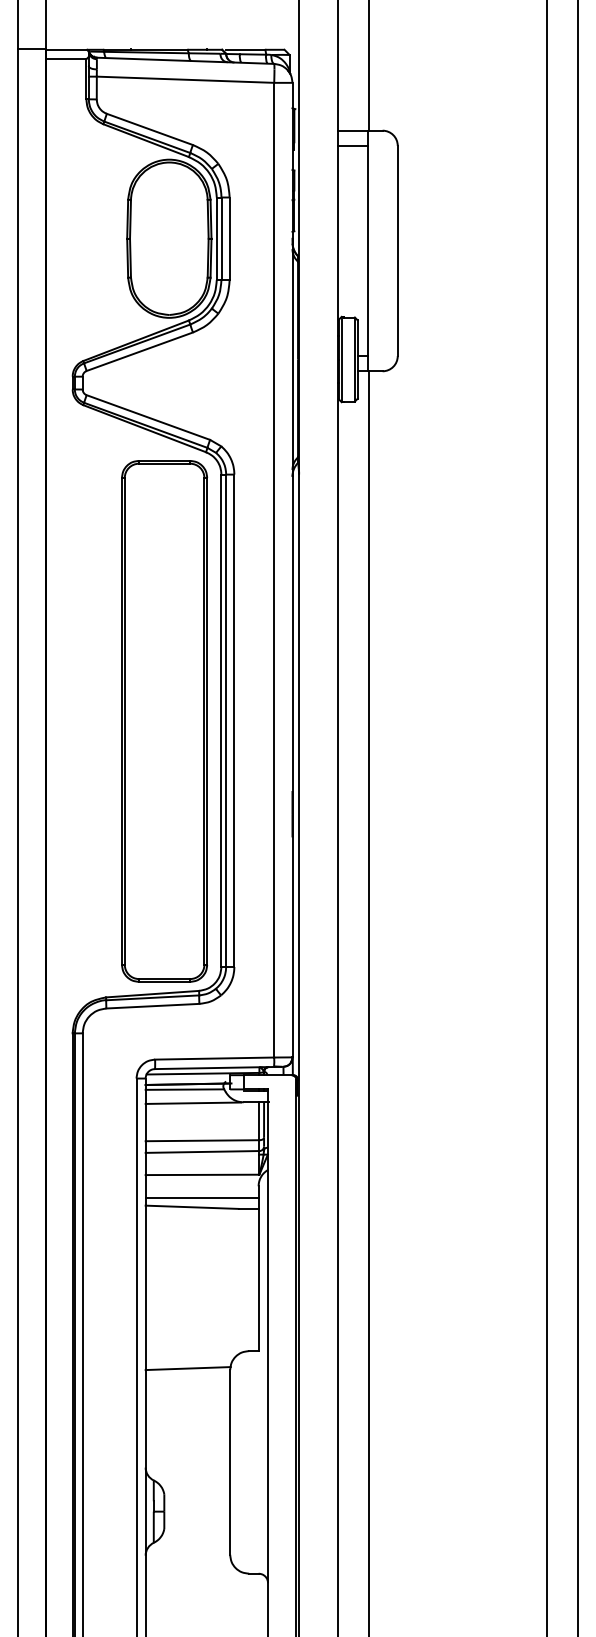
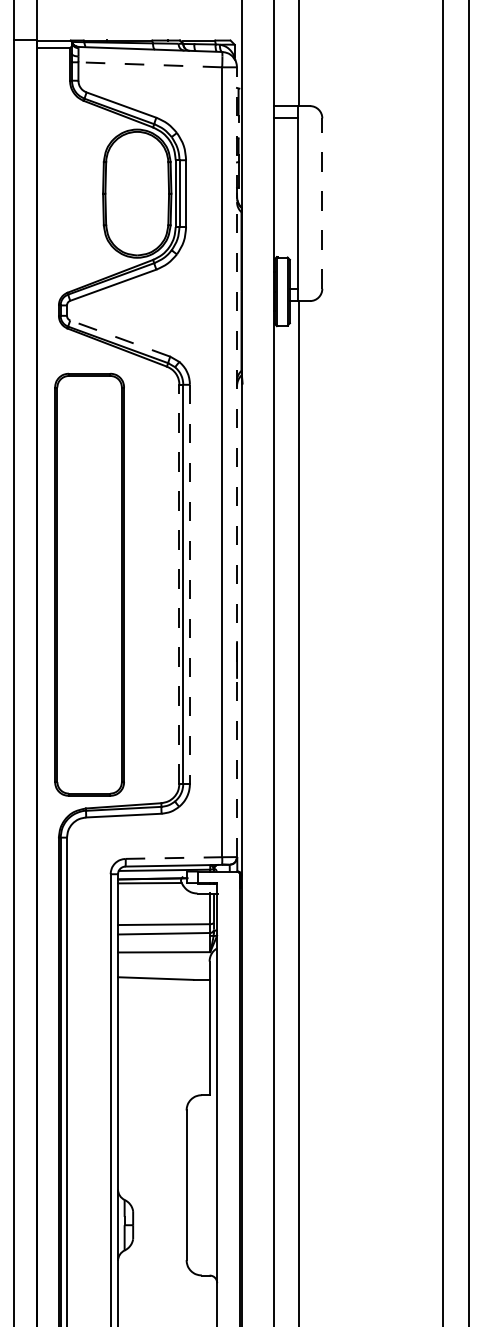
line: (185, 79) -> (150, 64), solid -> dashed
line: (397, 250) -> (322, 203), solid -> dashed
line: (148, 417) -> (120, 338), solid -> dashed
line: (292, 569) -> (237, 461), solid -> dashed
line: (221, 720) -> (179, 584), solid -> dashed
part: (164, 721) -> (89, 584), moved
line: (234, 721) -> (190, 584), solid -> dashed
line: (214, 1058) -> (173, 857), solid -> dashed
line: (192, 1102) -> (156, 893), removed
line: (201, 1197) -> (163, 970), removed
line: (187, 1368) -> (151, 1109), removed

